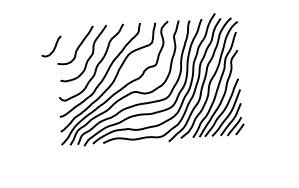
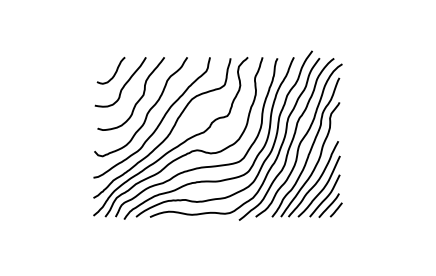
curve: (53, 47) -> (114, 72), moved

